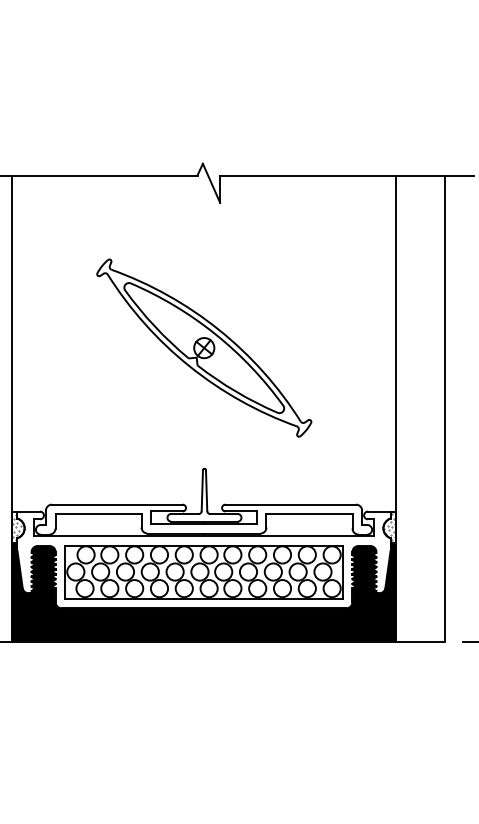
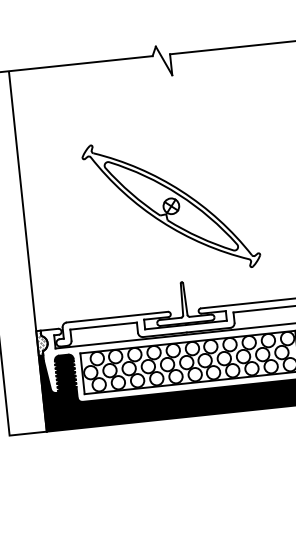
part: (204, 347) -> (171, 205), moved

